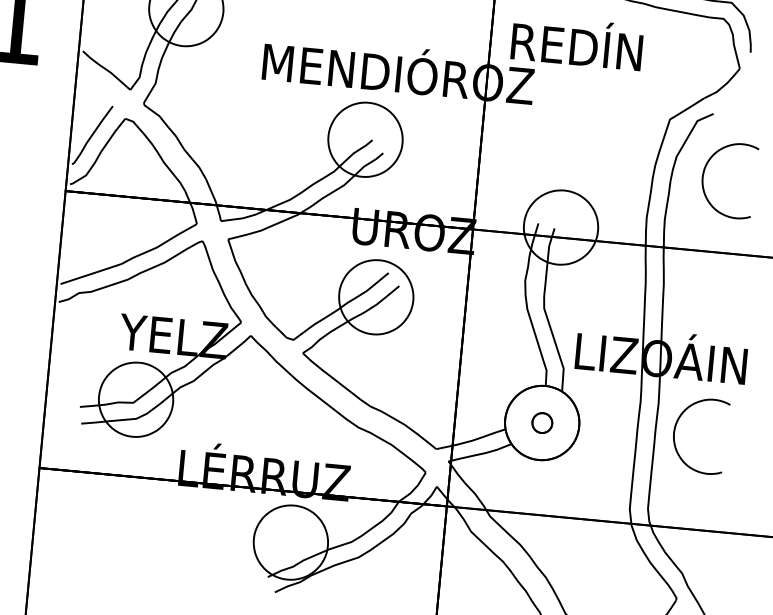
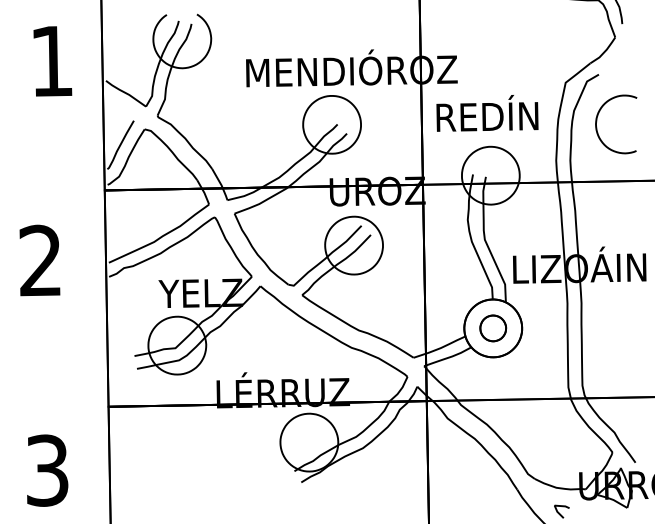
text: (577, 42) -> (487, 113), moved
part: (542, 423) -> (493, 328), size x1.67
curve: (676, 429) -> (597, 321), removed

